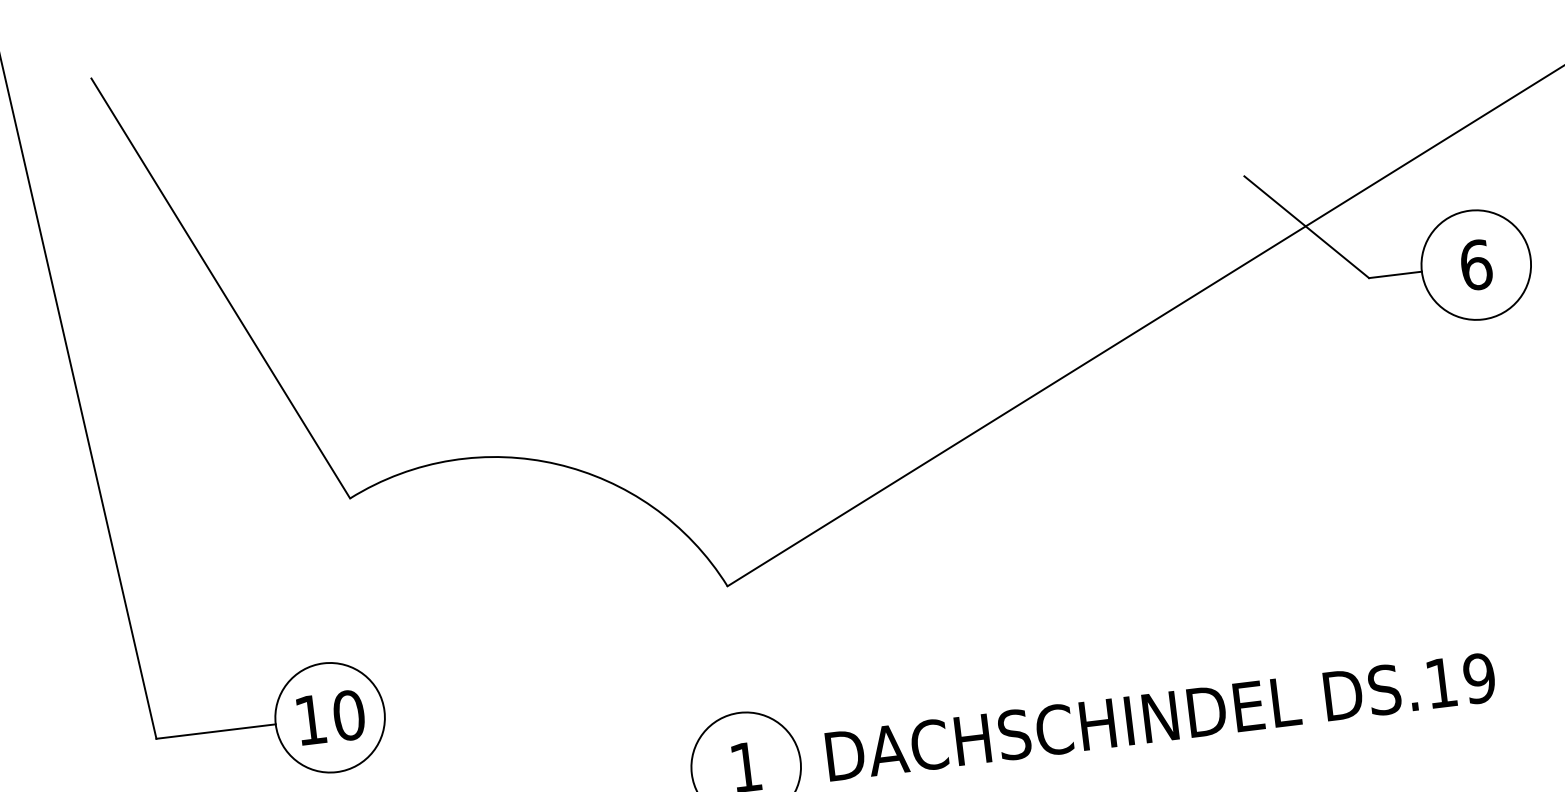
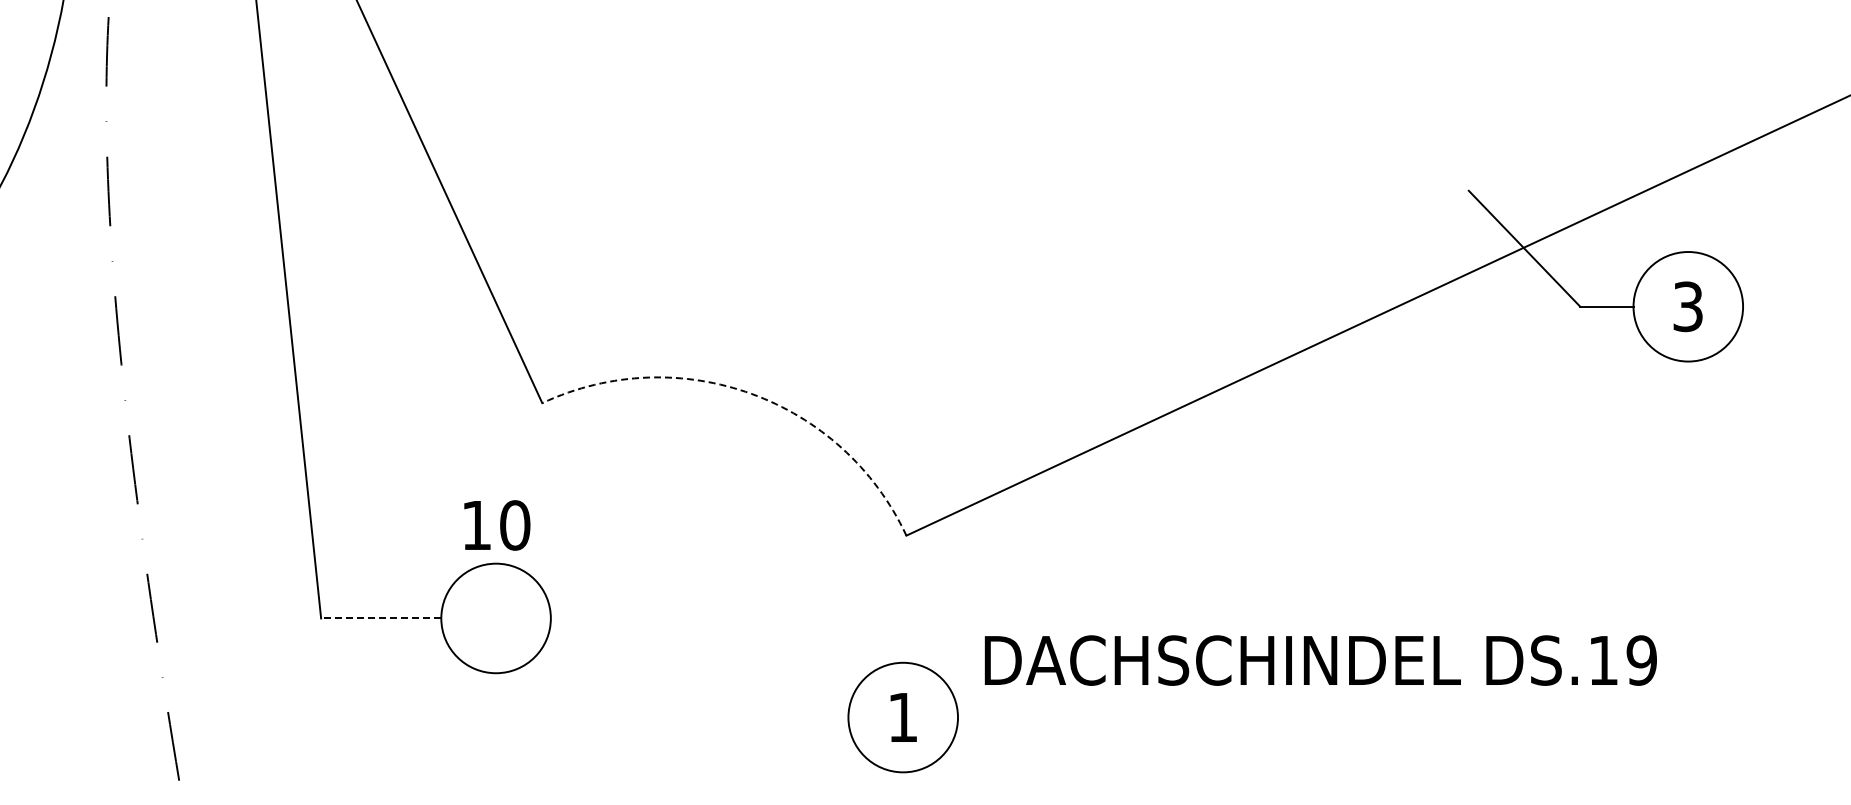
text: (1476, 264) -> (1688, 306), 6 -> 3
arc: (556, 463) -> (751, 393), solid -> dashed
text: (331, 717) -> (497, 525), moved
text: (1160, 717) -> (1320, 660), moved
line: (215, 731) -> (380, 618), solid -> dashed

